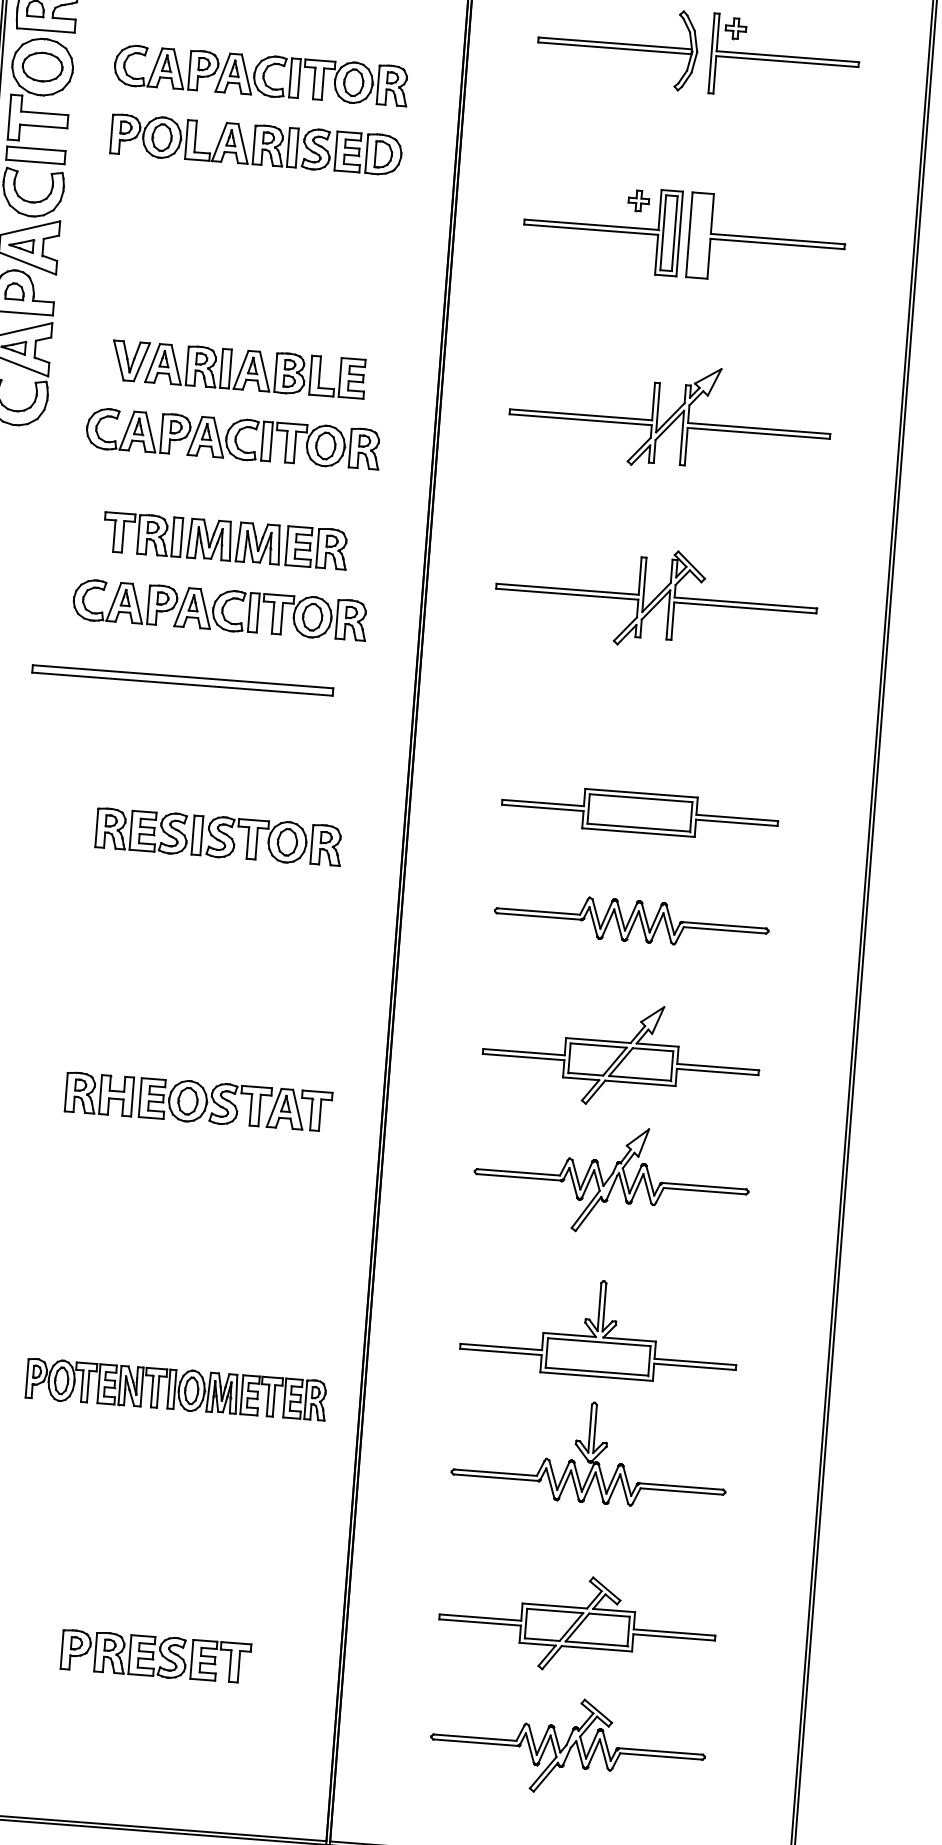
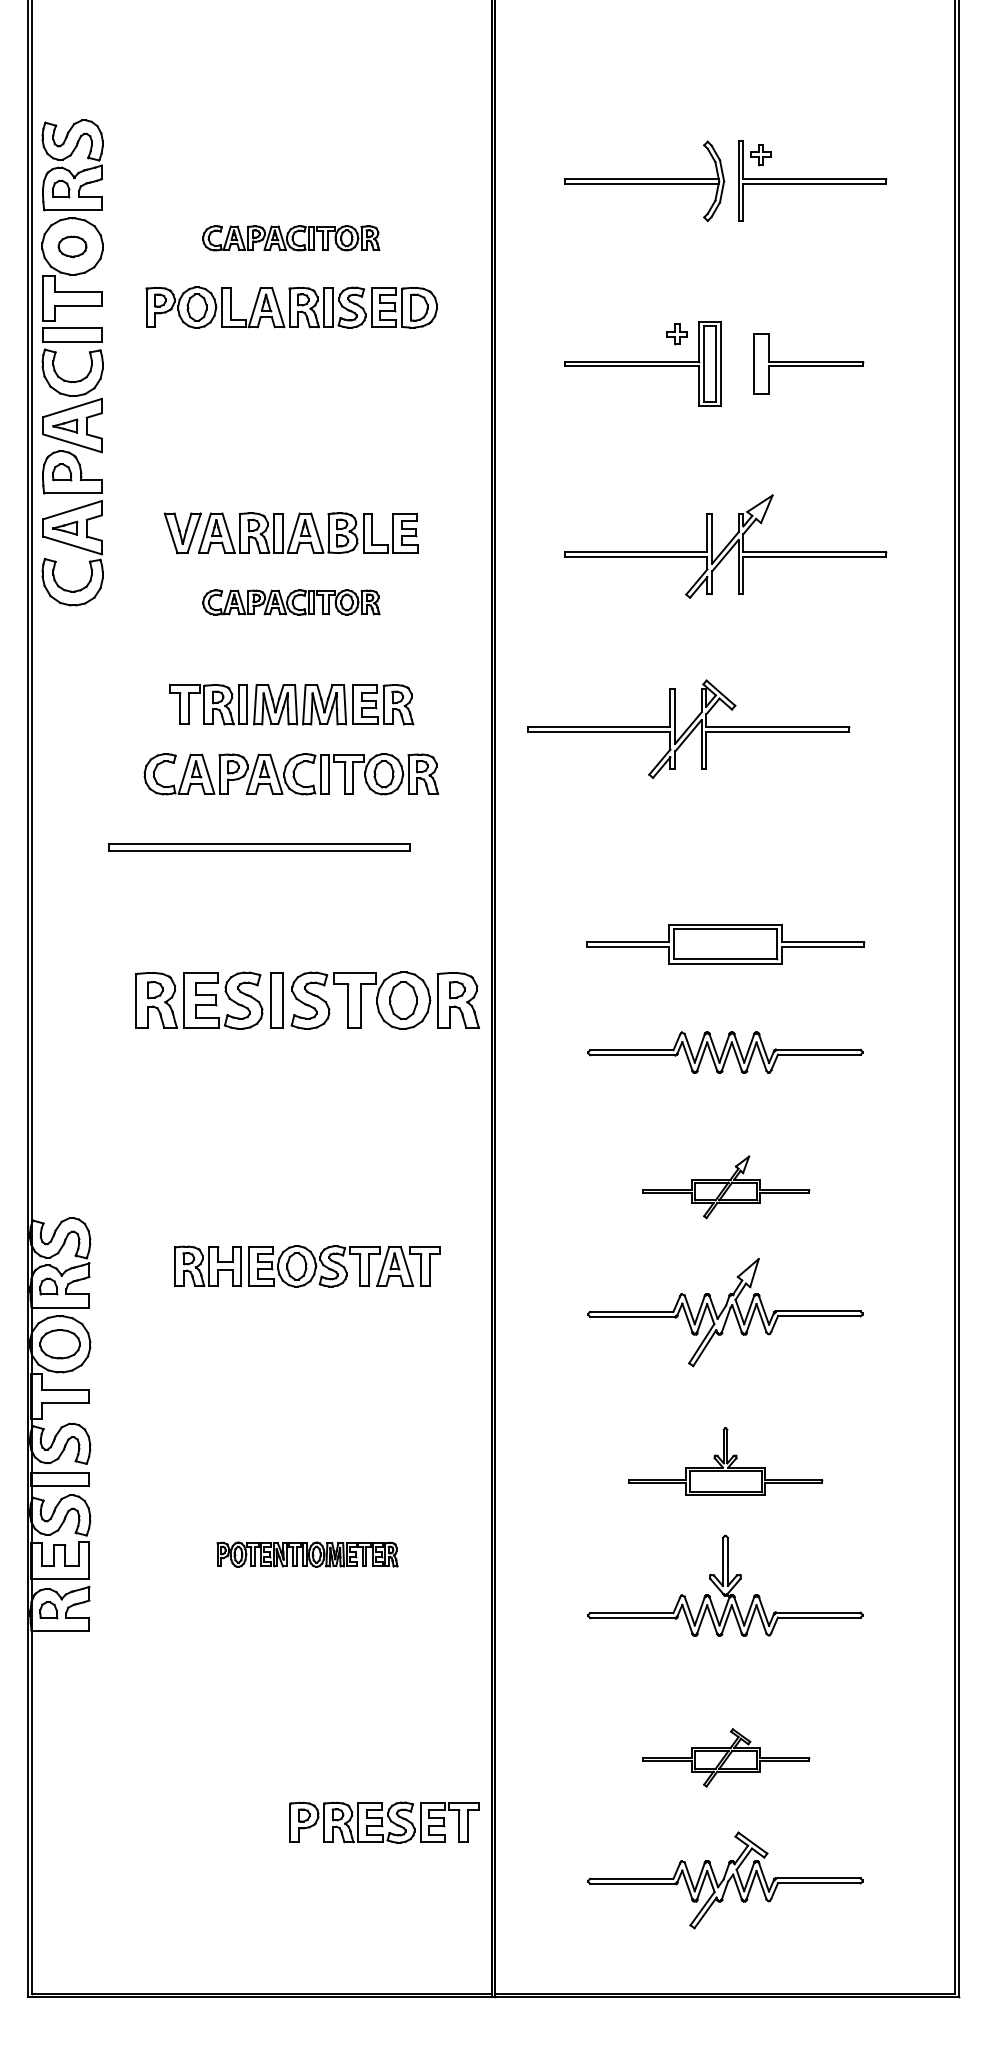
part: (42, 67) -> (72, 246), size x0.7
part: (260, 75) -> (290, 238), size x0.6
part: (767, 240) -> (808, 363), size x0.7
part: (233, 438) -> (291, 602), size x0.6
part: (656, 598) -> (688, 729), moved
part: (218, 836) -> (307, 1000), size x1.4
part: (621, 1055) -> (725, 1187), size x0.6
part: (600, 1328) -> (725, 1461), size x0.7
part: (176, 1389) -> (307, 1554), size x0.6
part: (577, 1623) -> (725, 1757), size x0.6
part: (155, 1656) -> (384, 1822), moved

